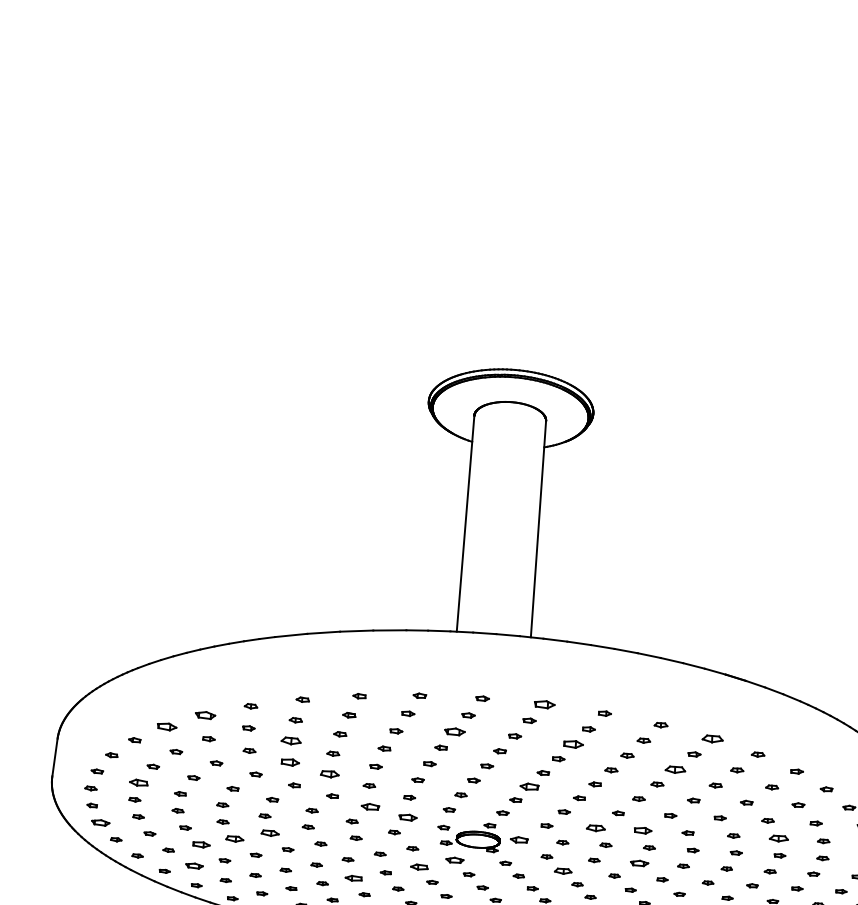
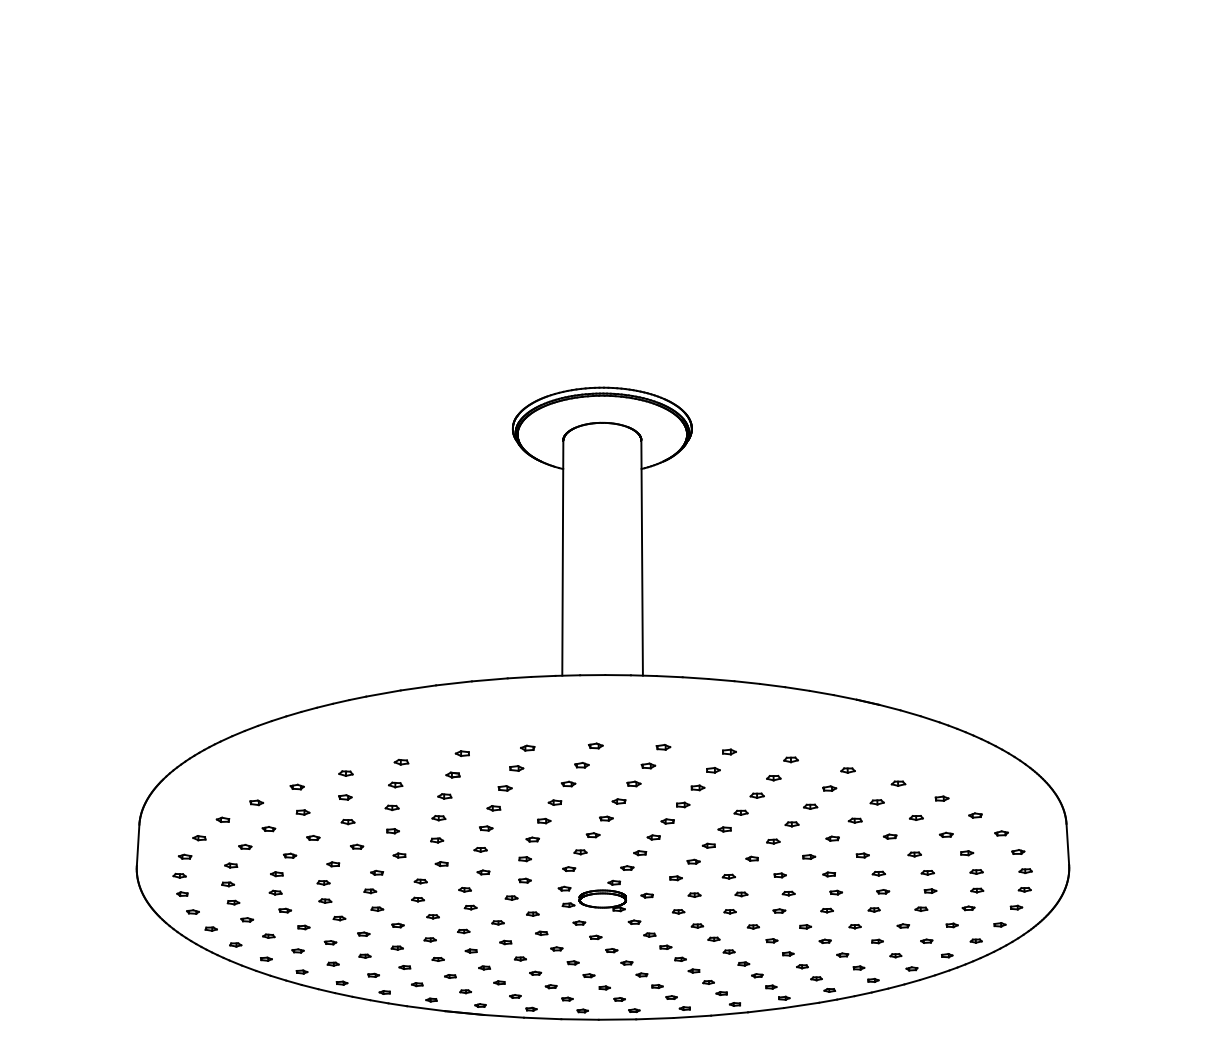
part: (544, 704) -> (663, 747), size x0.62
part: (204, 714) -> (296, 786), size x0.62
part: (166, 726) -> (256, 802), size x0.62
part: (454, 731) -> (568, 783), size x0.62
part: (712, 738) -> (847, 770), size x0.62
part: (290, 740) -> (391, 807), size x0.62
part: (573, 743) -> (697, 787), size x0.62
part: (289, 762) -> (392, 831), size x0.62
part: (675, 769) -> (810, 806), size x0.62
part: (330, 774) -> (437, 840), size x0.62
part: (139, 782) -> (231, 865), size x0.62
part: (529, 786) -> (653, 837), size x0.62
part: (370, 806) -> (483, 872), size x0.62
part: (407, 817) -> (524, 880), size x0.62
part: (100, 822) -> (192, 911), size x0.62
part: (595, 827) -> (728, 876), size x0.62
part: (642, 830) -> (779, 875), size x0.62
part: (270, 832) -> (377, 908), size x0.62
part: (778, 838) -> (927, 872), size x0.62
part: (234, 839) -> (339, 918), size x0.62
part: (518, 839) -> (646, 895), size x0.62
part: (201, 844) -> (303, 927), size x0.62
part: (455, 859) -> (579, 922), size x0.62
part: (639, 862) -> (779, 910), size x0.62
part: (194, 865) -> (297, 950), size x0.62
part: (419, 866) -> (541, 932), size x0.62
part: (563, 870) -> (697, 925), size x0.62
part: (352, 877) -> (470, 950), size x0.62

